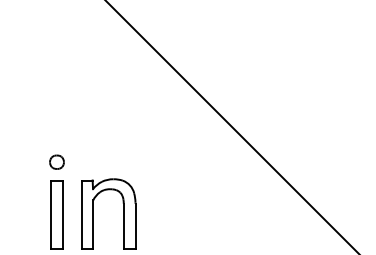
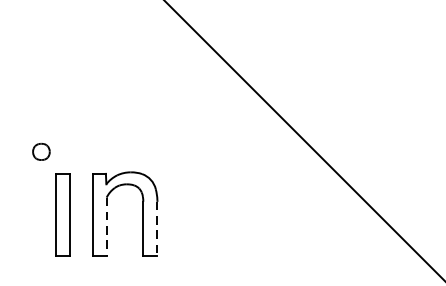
part: (56, 161) -> (40, 151), moved
line: (93, 225) -> (106, 227), solid -> dashed
line: (135, 226) -> (157, 229), solid -> dashed

